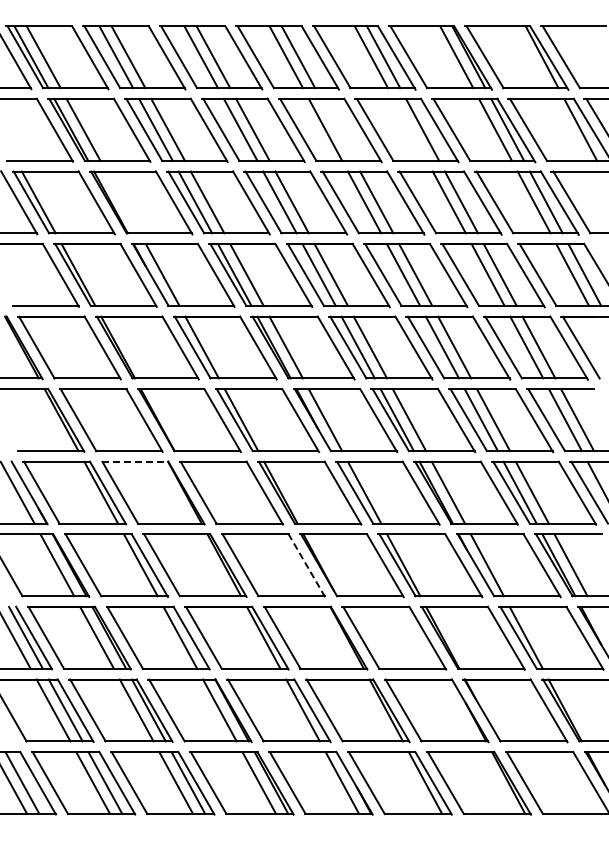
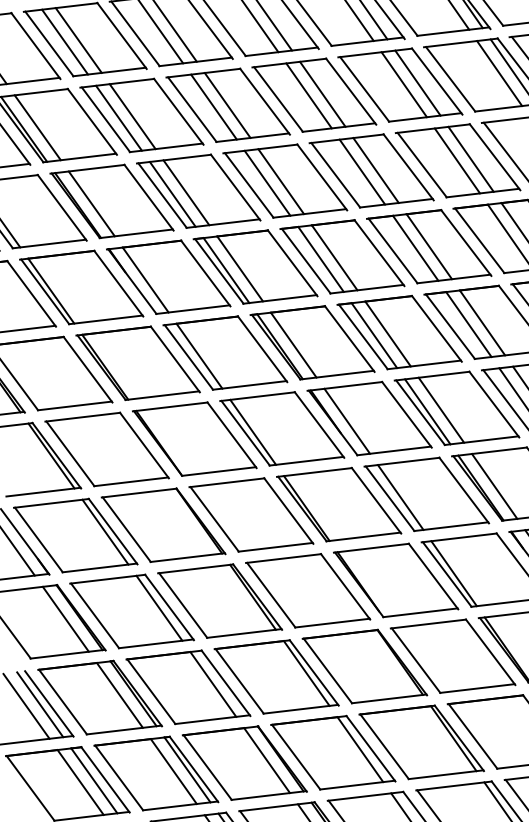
line: (337, 129) -> (322, 93), added
line: (410, 129) -> (404, 84), added
line: (123, 202) -> (92, 203), added
line: (135, 461) -> (139, 492), dashed -> solid
line: (306, 565) -> (345, 586), dashed -> solid

